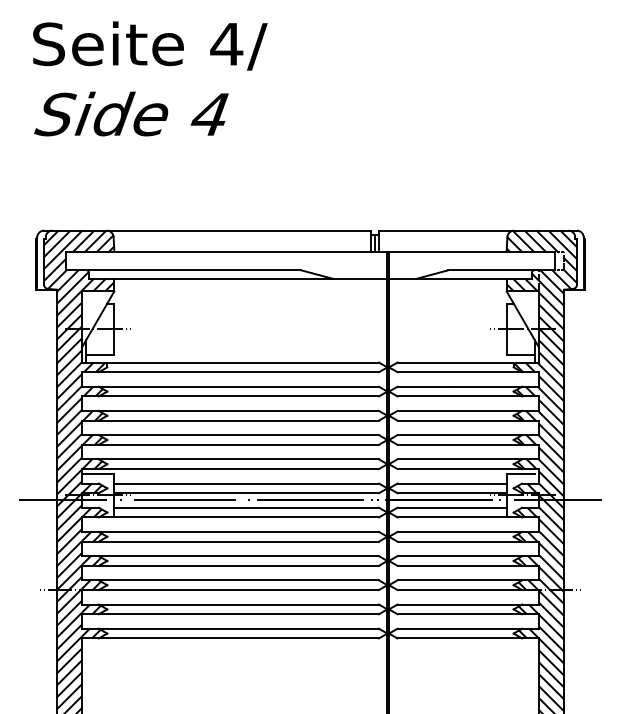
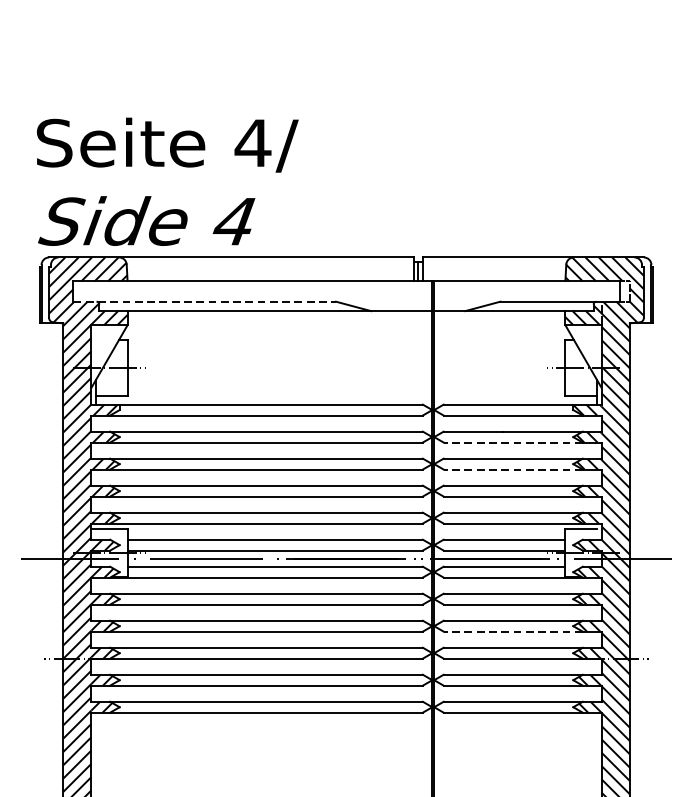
text: (150, 78) -> (167, 181), moved
line: (183, 270) -> (204, 301), solid -> dashed
line: (459, 396) -> (512, 442), solid -> dashed
line: (459, 420) -> (512, 469), solid -> dashed
line: (459, 565) -> (512, 631), solid -> dashed

